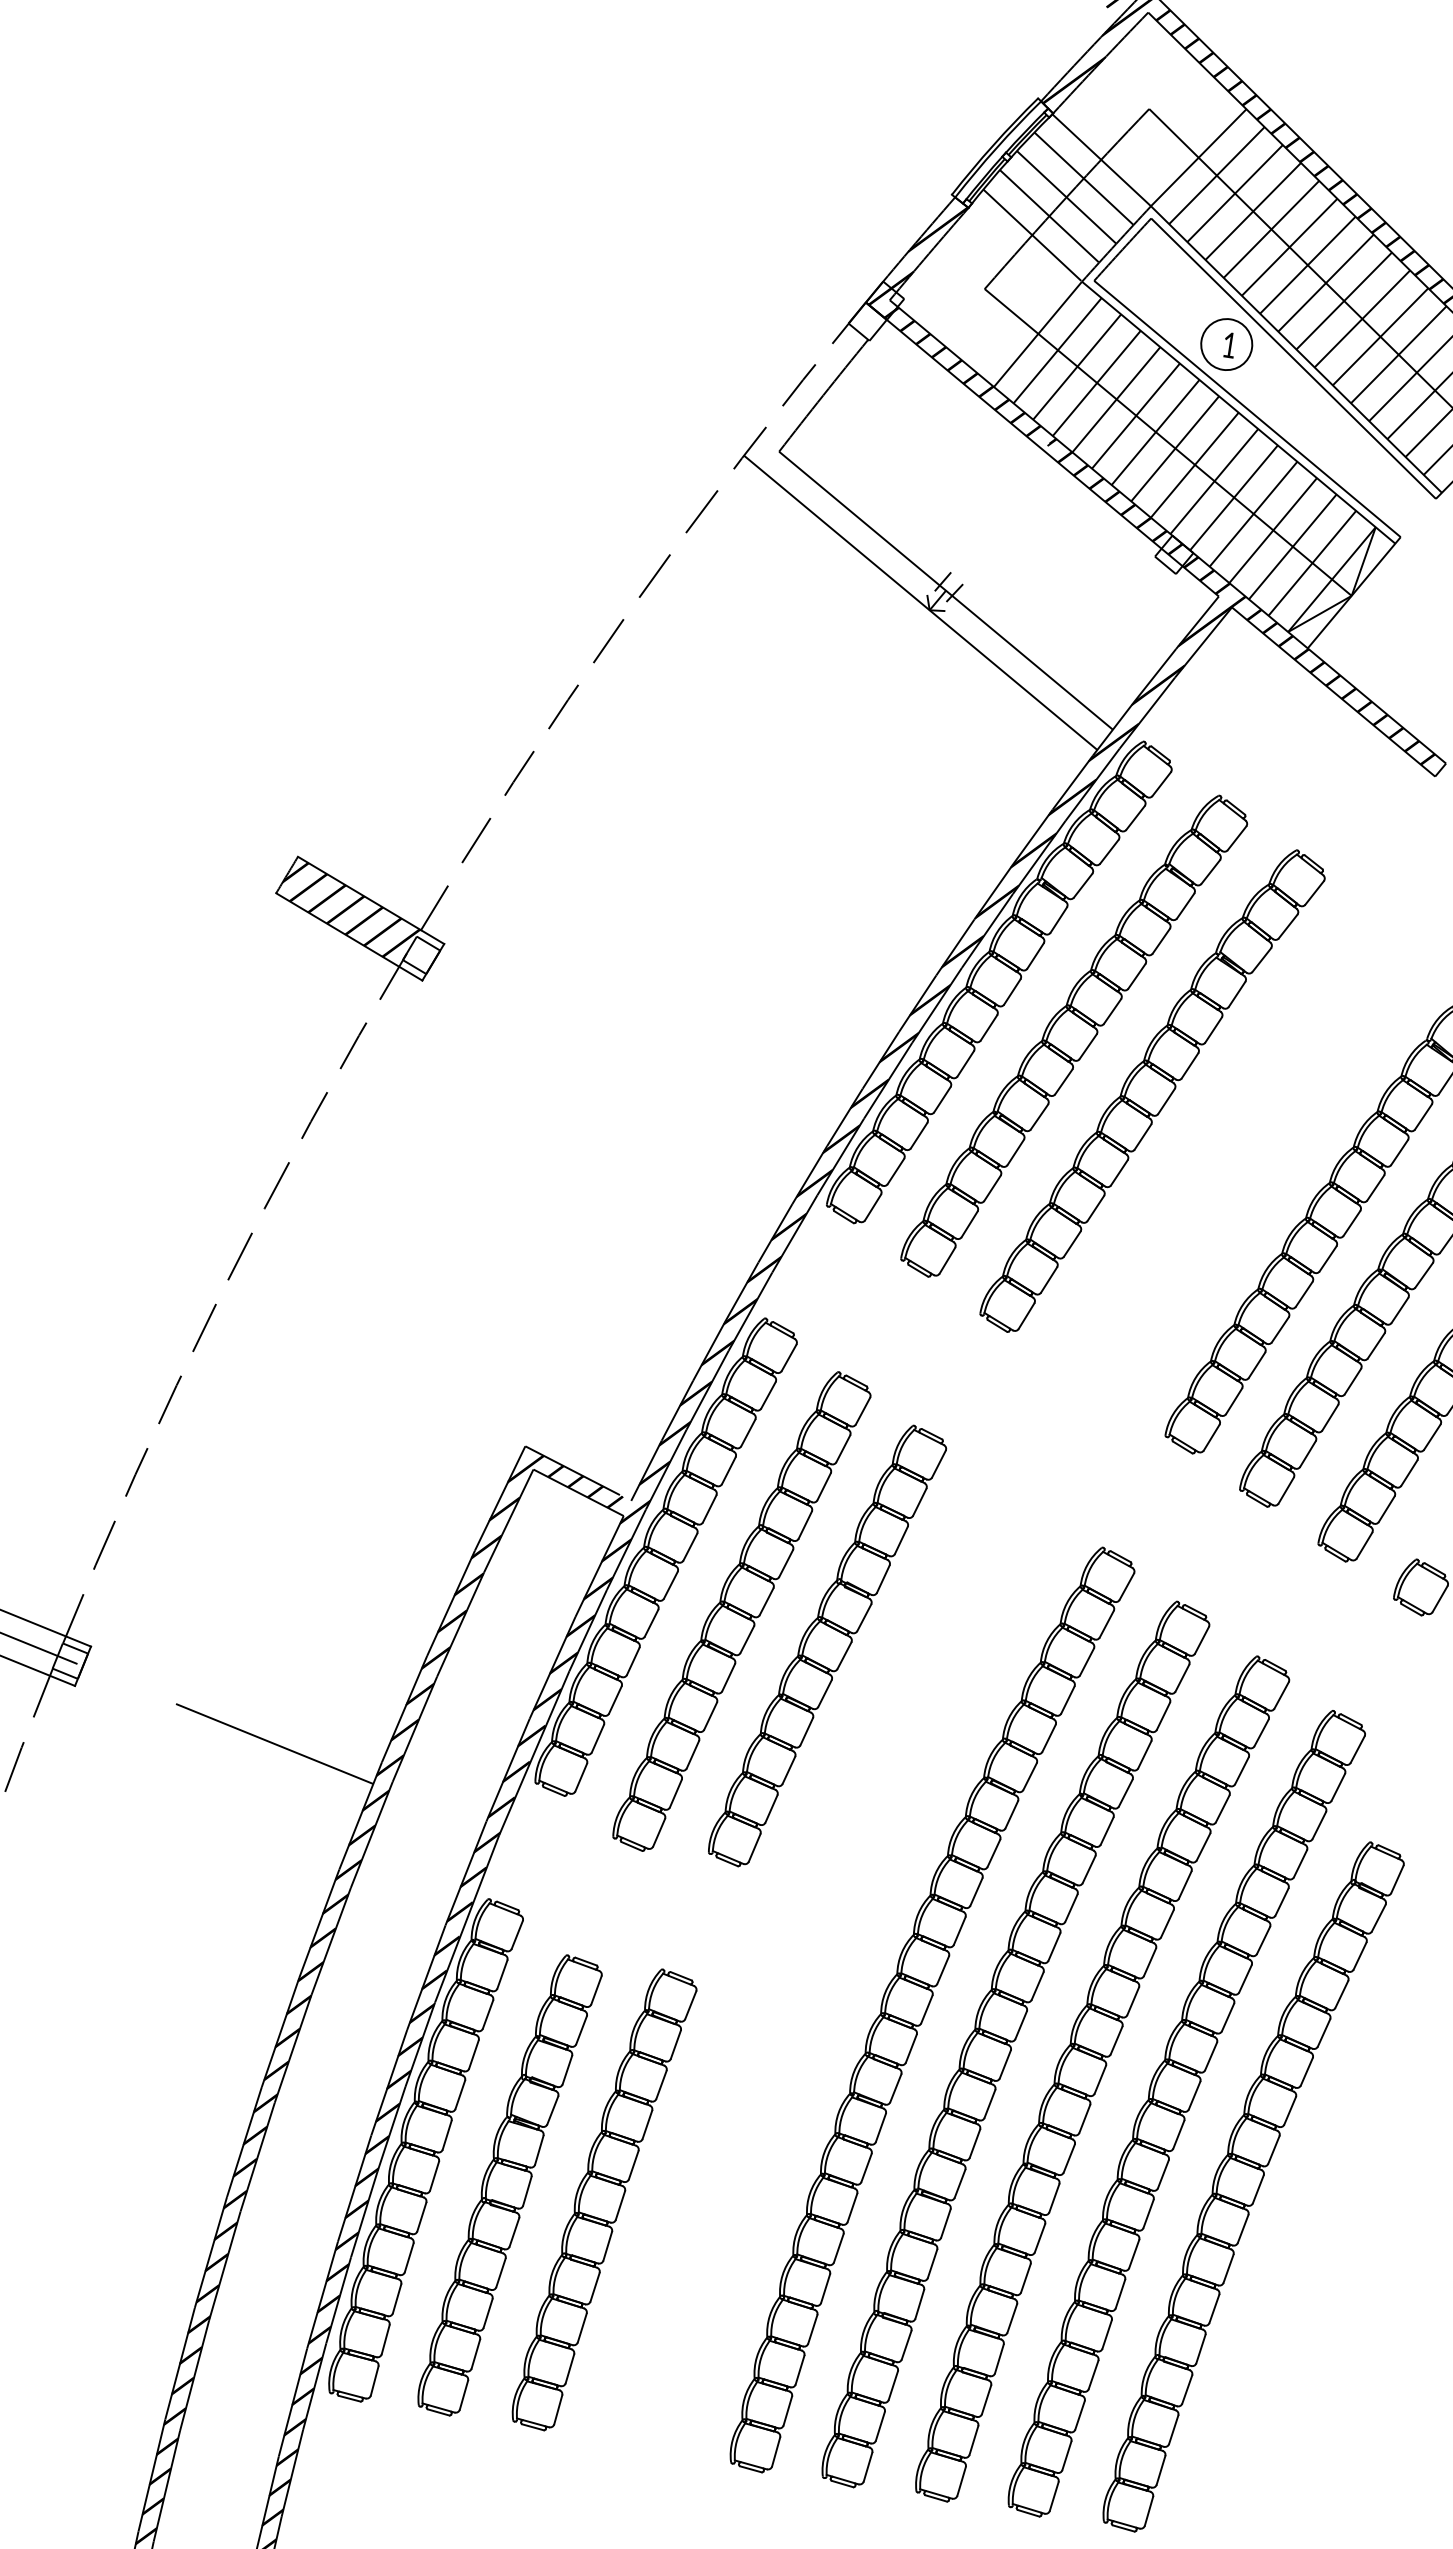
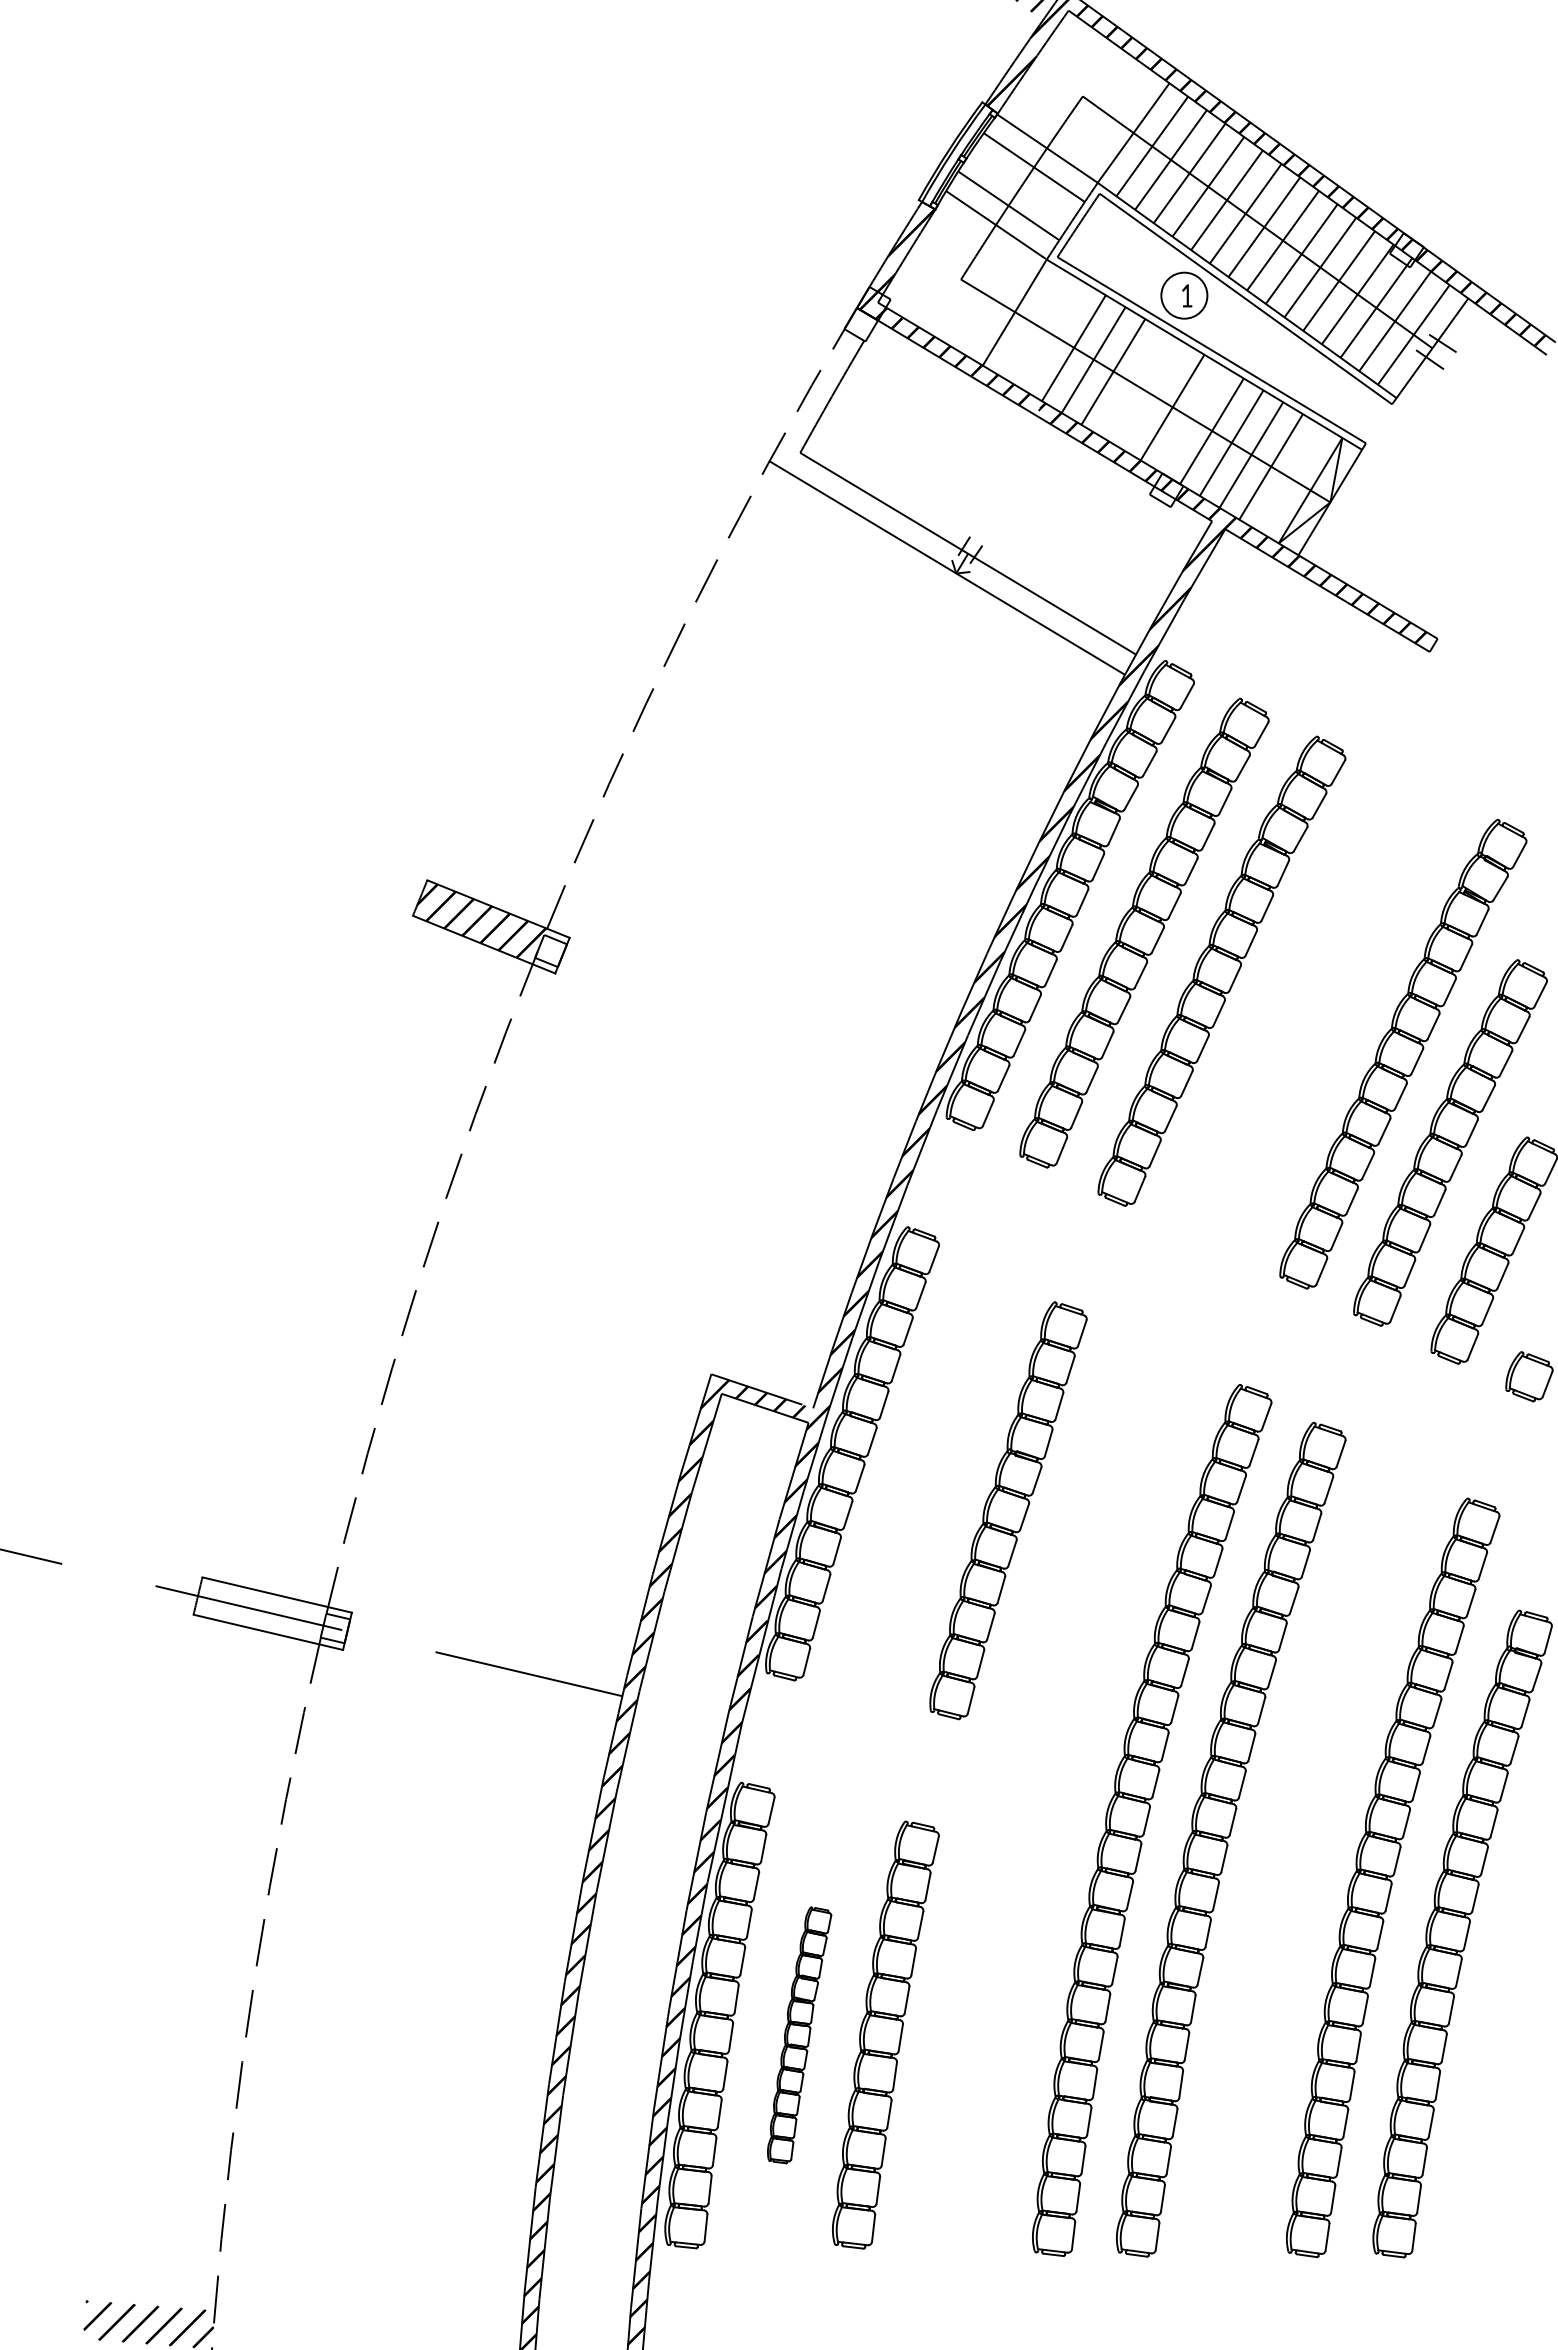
line: (1065, 197) -> (1020, 186), removed
line: (1057, 350) -> (1034, 324), removed
line: (1077, 367) -> (1054, 336), removed
line: (1154, 432) -> (1132, 383), removed
line: (1174, 448) -> (1152, 395), removed
line: (1214, 481) -> (1192, 419), removed
line: (1312, 562) -> (1290, 478), removed
part: (742, 1611) -> (927, 1491), removed
part: (1103, 2079) -> (1313, 1858), removed
part: (509, 2185) -> (799, 2035), size x0.6

